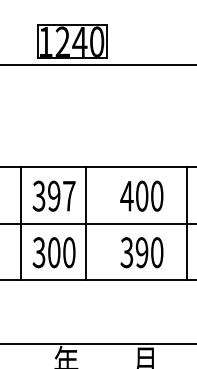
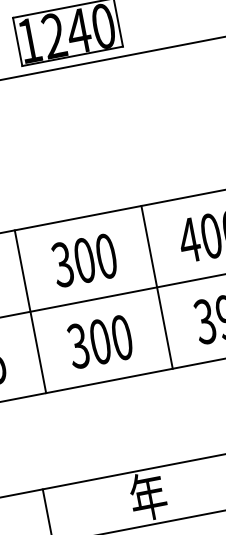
text: (61, 195) -> (94, 257), 397 -> 300
line: (21, 223) -> (30, 311), moved
line: (86, 223) -> (157, 287), moved

